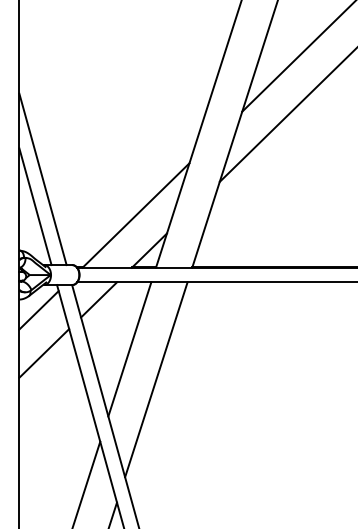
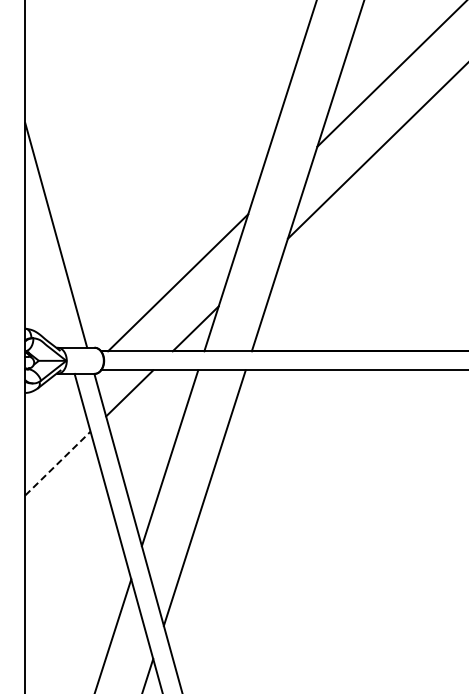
line: (35, 206) -> (46, 270), removed
line: (38, 309) -> (50, 406), removed
line: (43, 353) -> (57, 463), solid -> dashed

